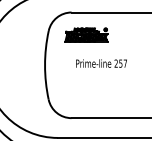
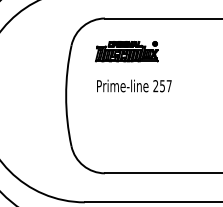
text: (101, 63) -> (134, 85), moved

